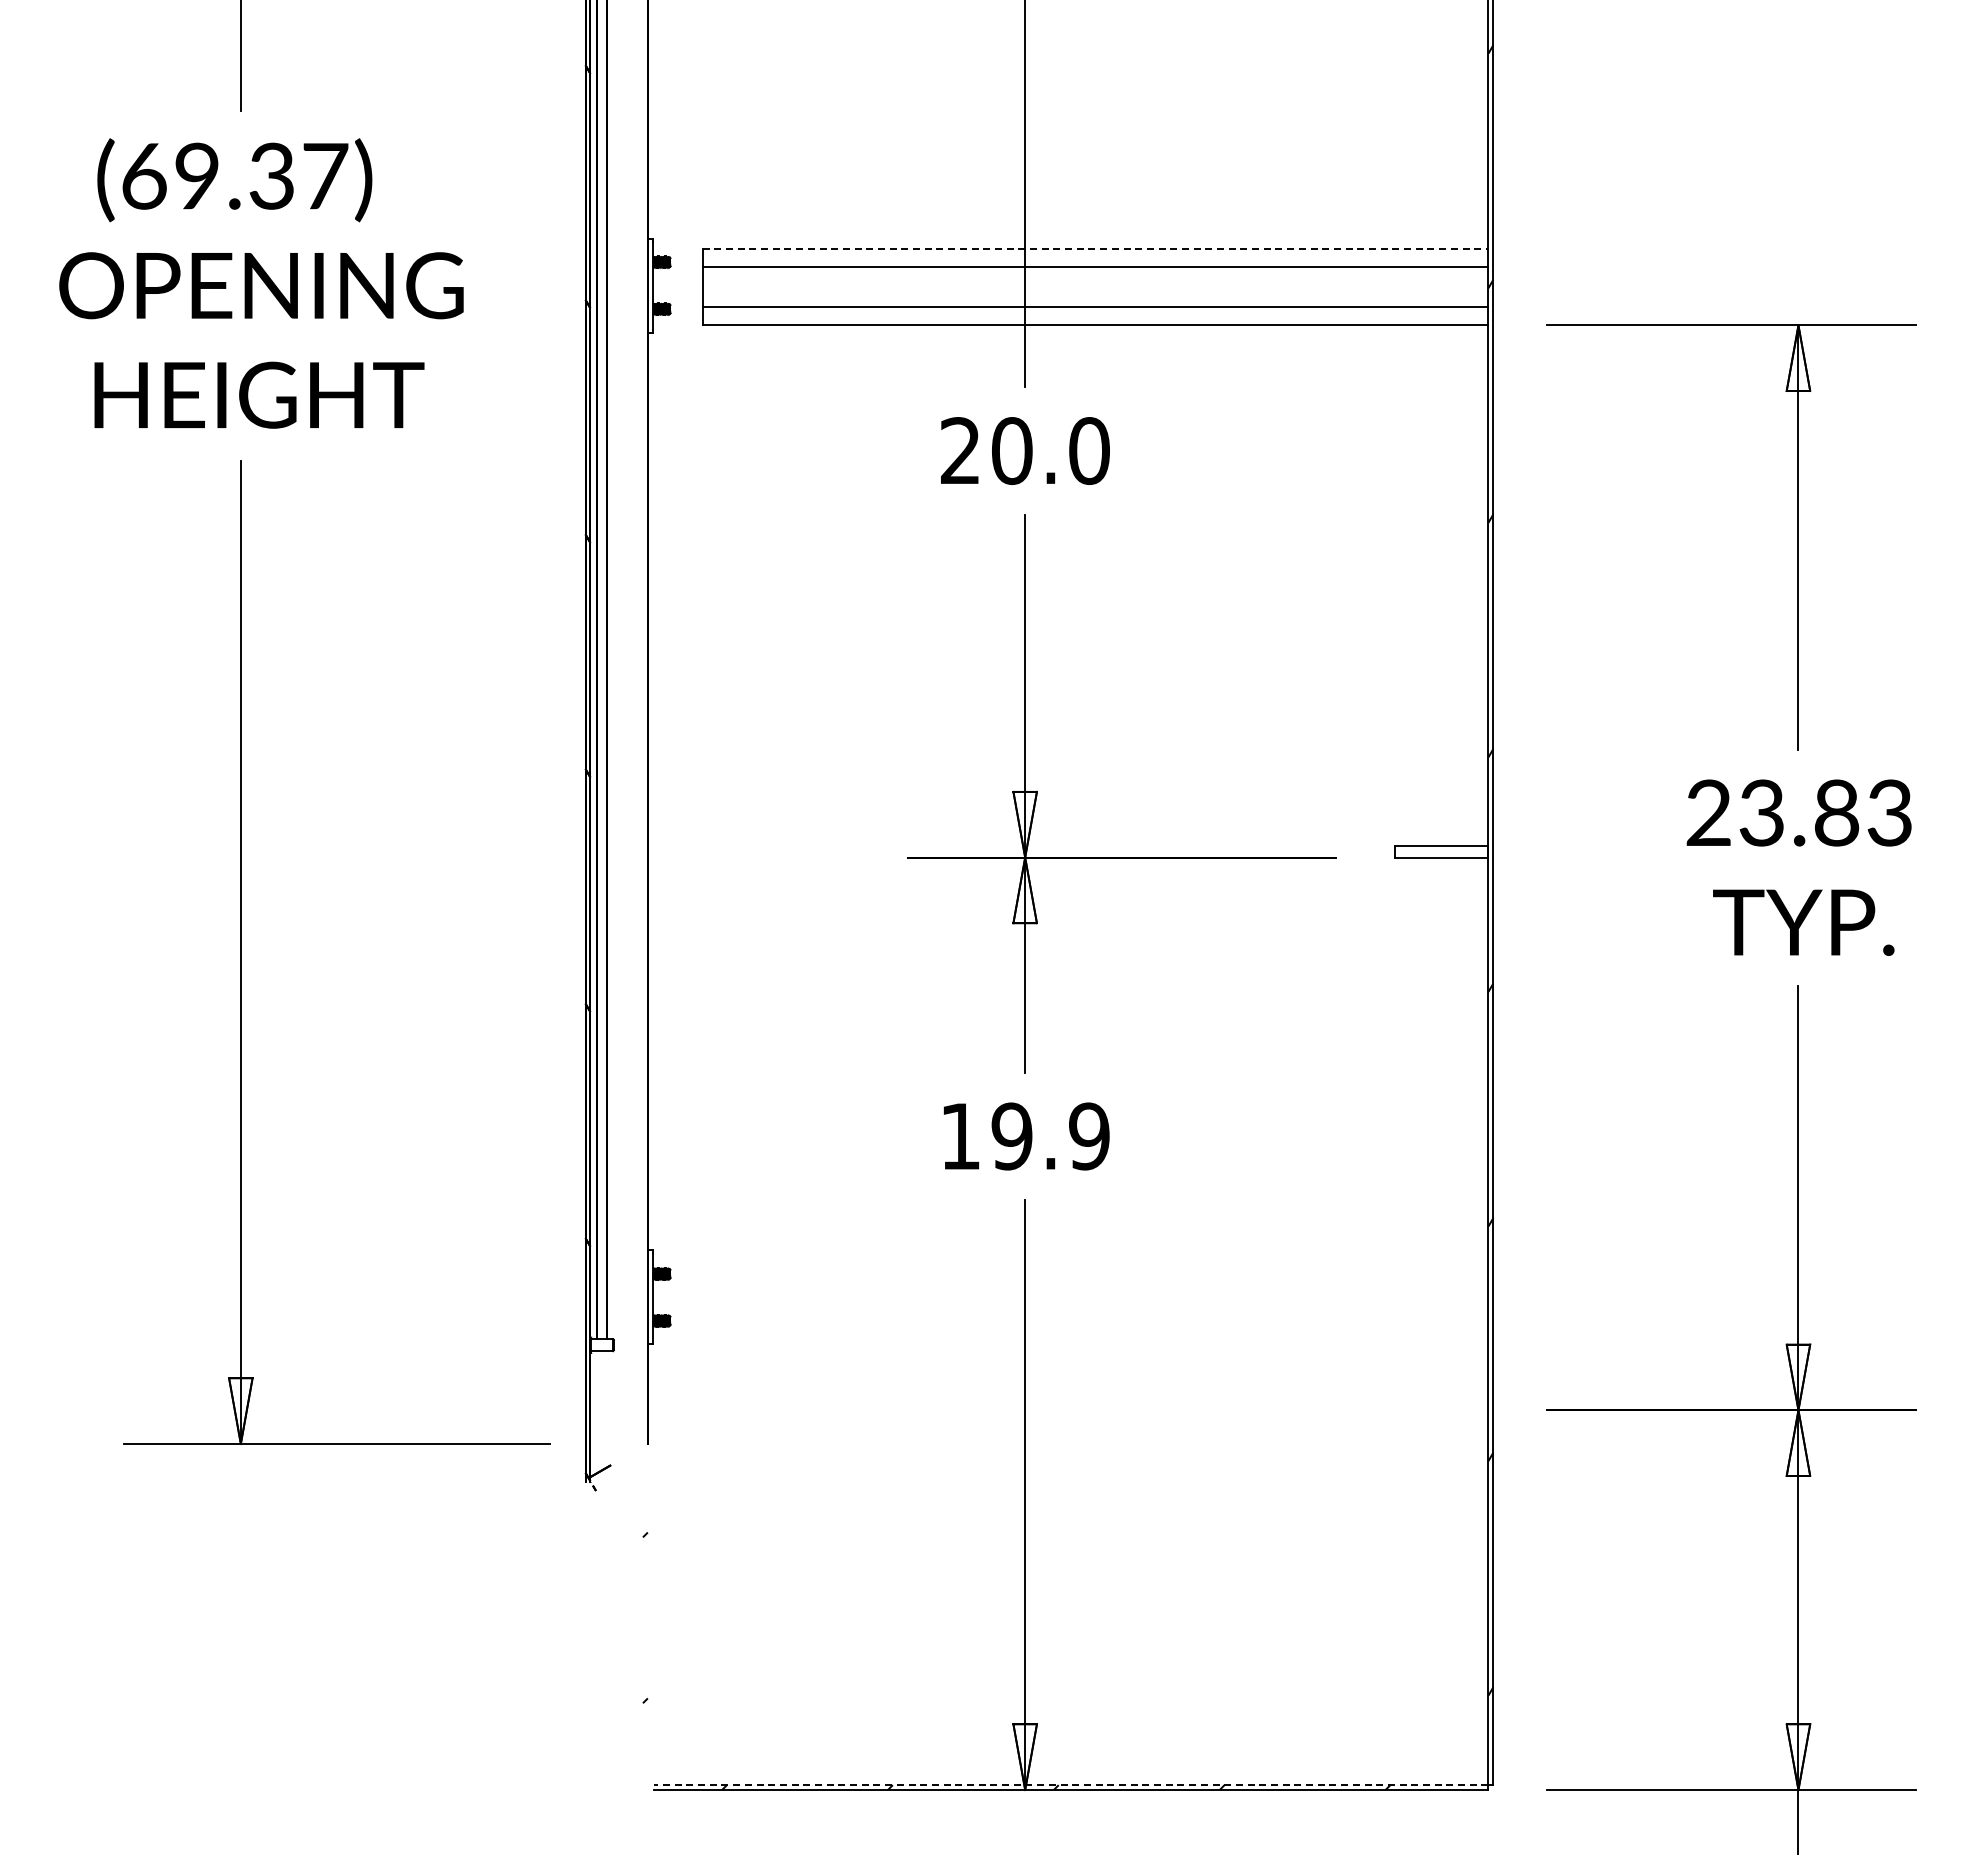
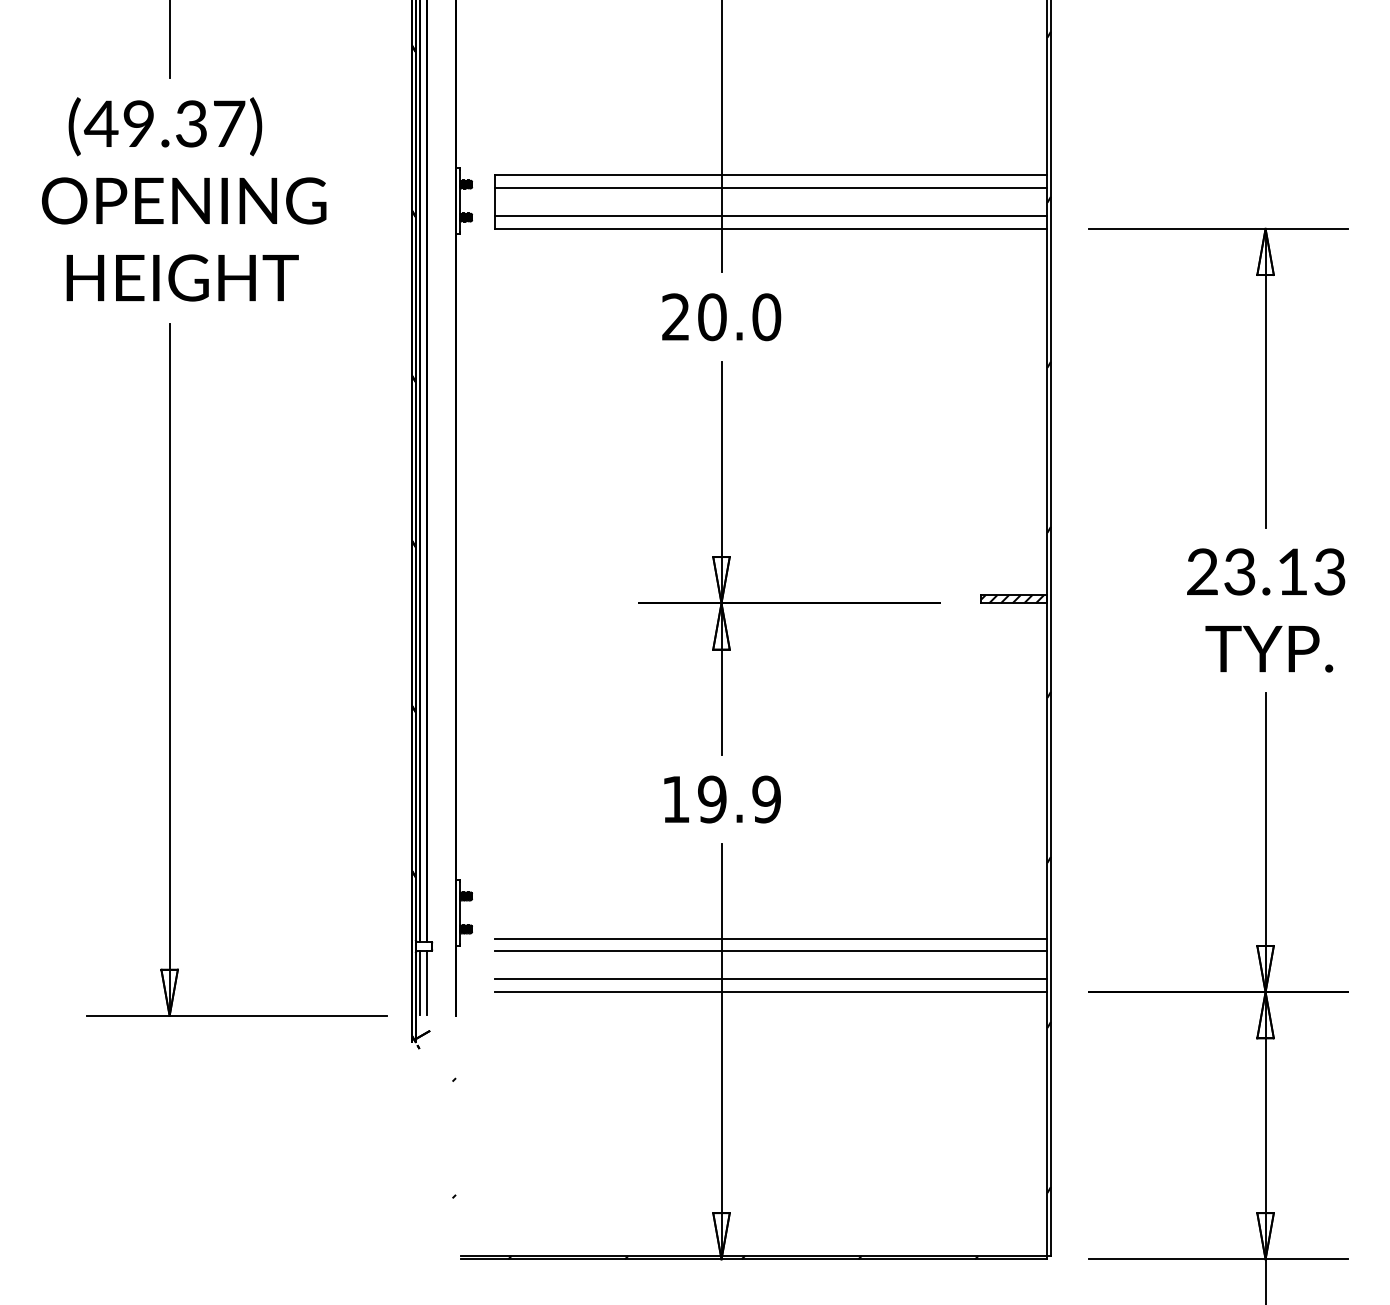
text: (143, 176) -> (101, 124), (69.37) -> (49.37)
line: (1095, 249) -> (770, 175), dashed -> solid
text: (1837, 812) -> (1293, 571), 23.83 -> 23.13
hatch: (1438, 851) -> (1012, 599), added
line: (1095, 1334) -> (770, 938), added
line: (1095, 1352) -> (770, 951), added
line: (1095, 1392) -> (770, 979), added
line: (597, 1396) -> (420, 982), added
line: (607, 1396) -> (427, 982), added
line: (1095, 1410) -> (770, 992), added
line: (1071, 1785) -> (754, 1256), dashed -> solid

